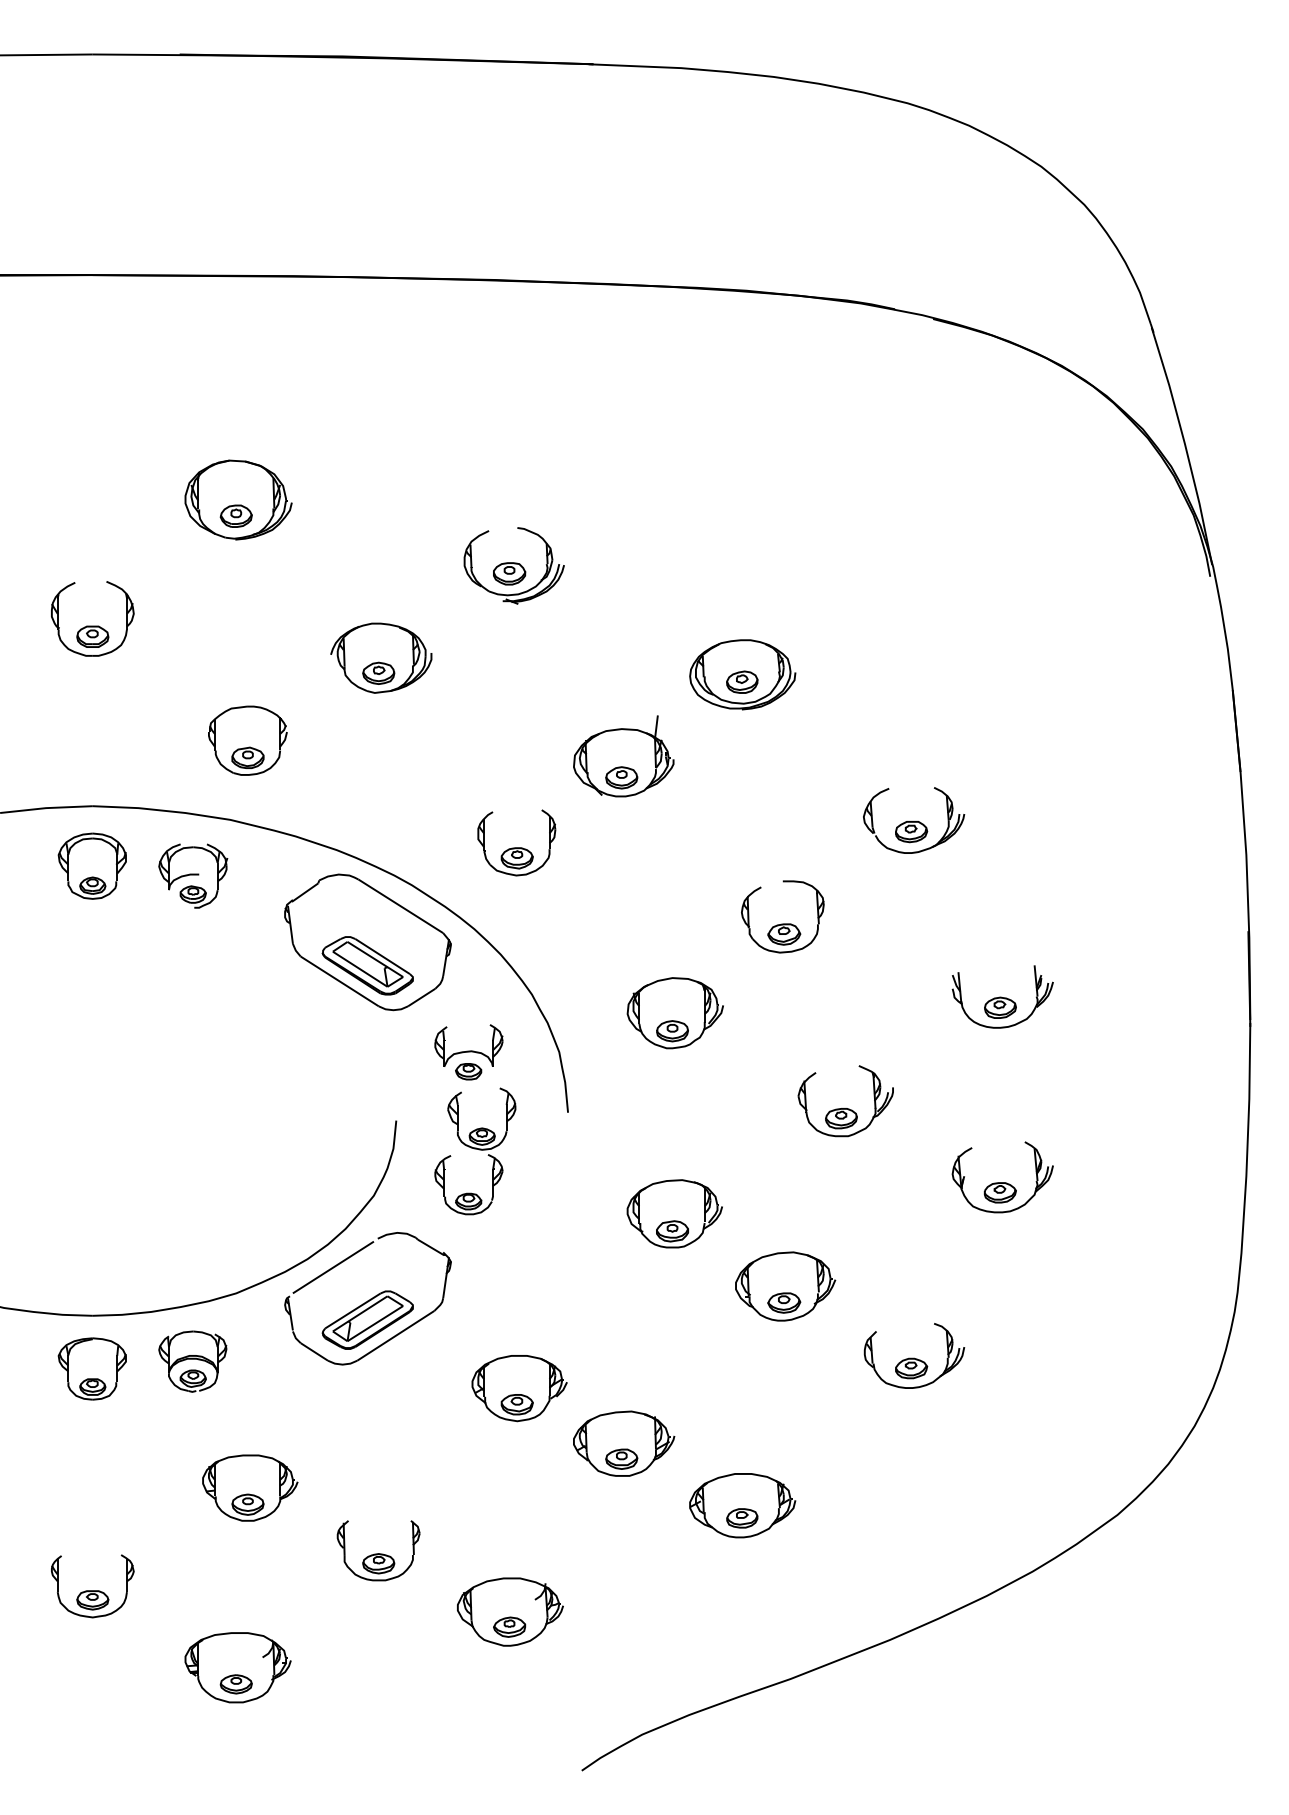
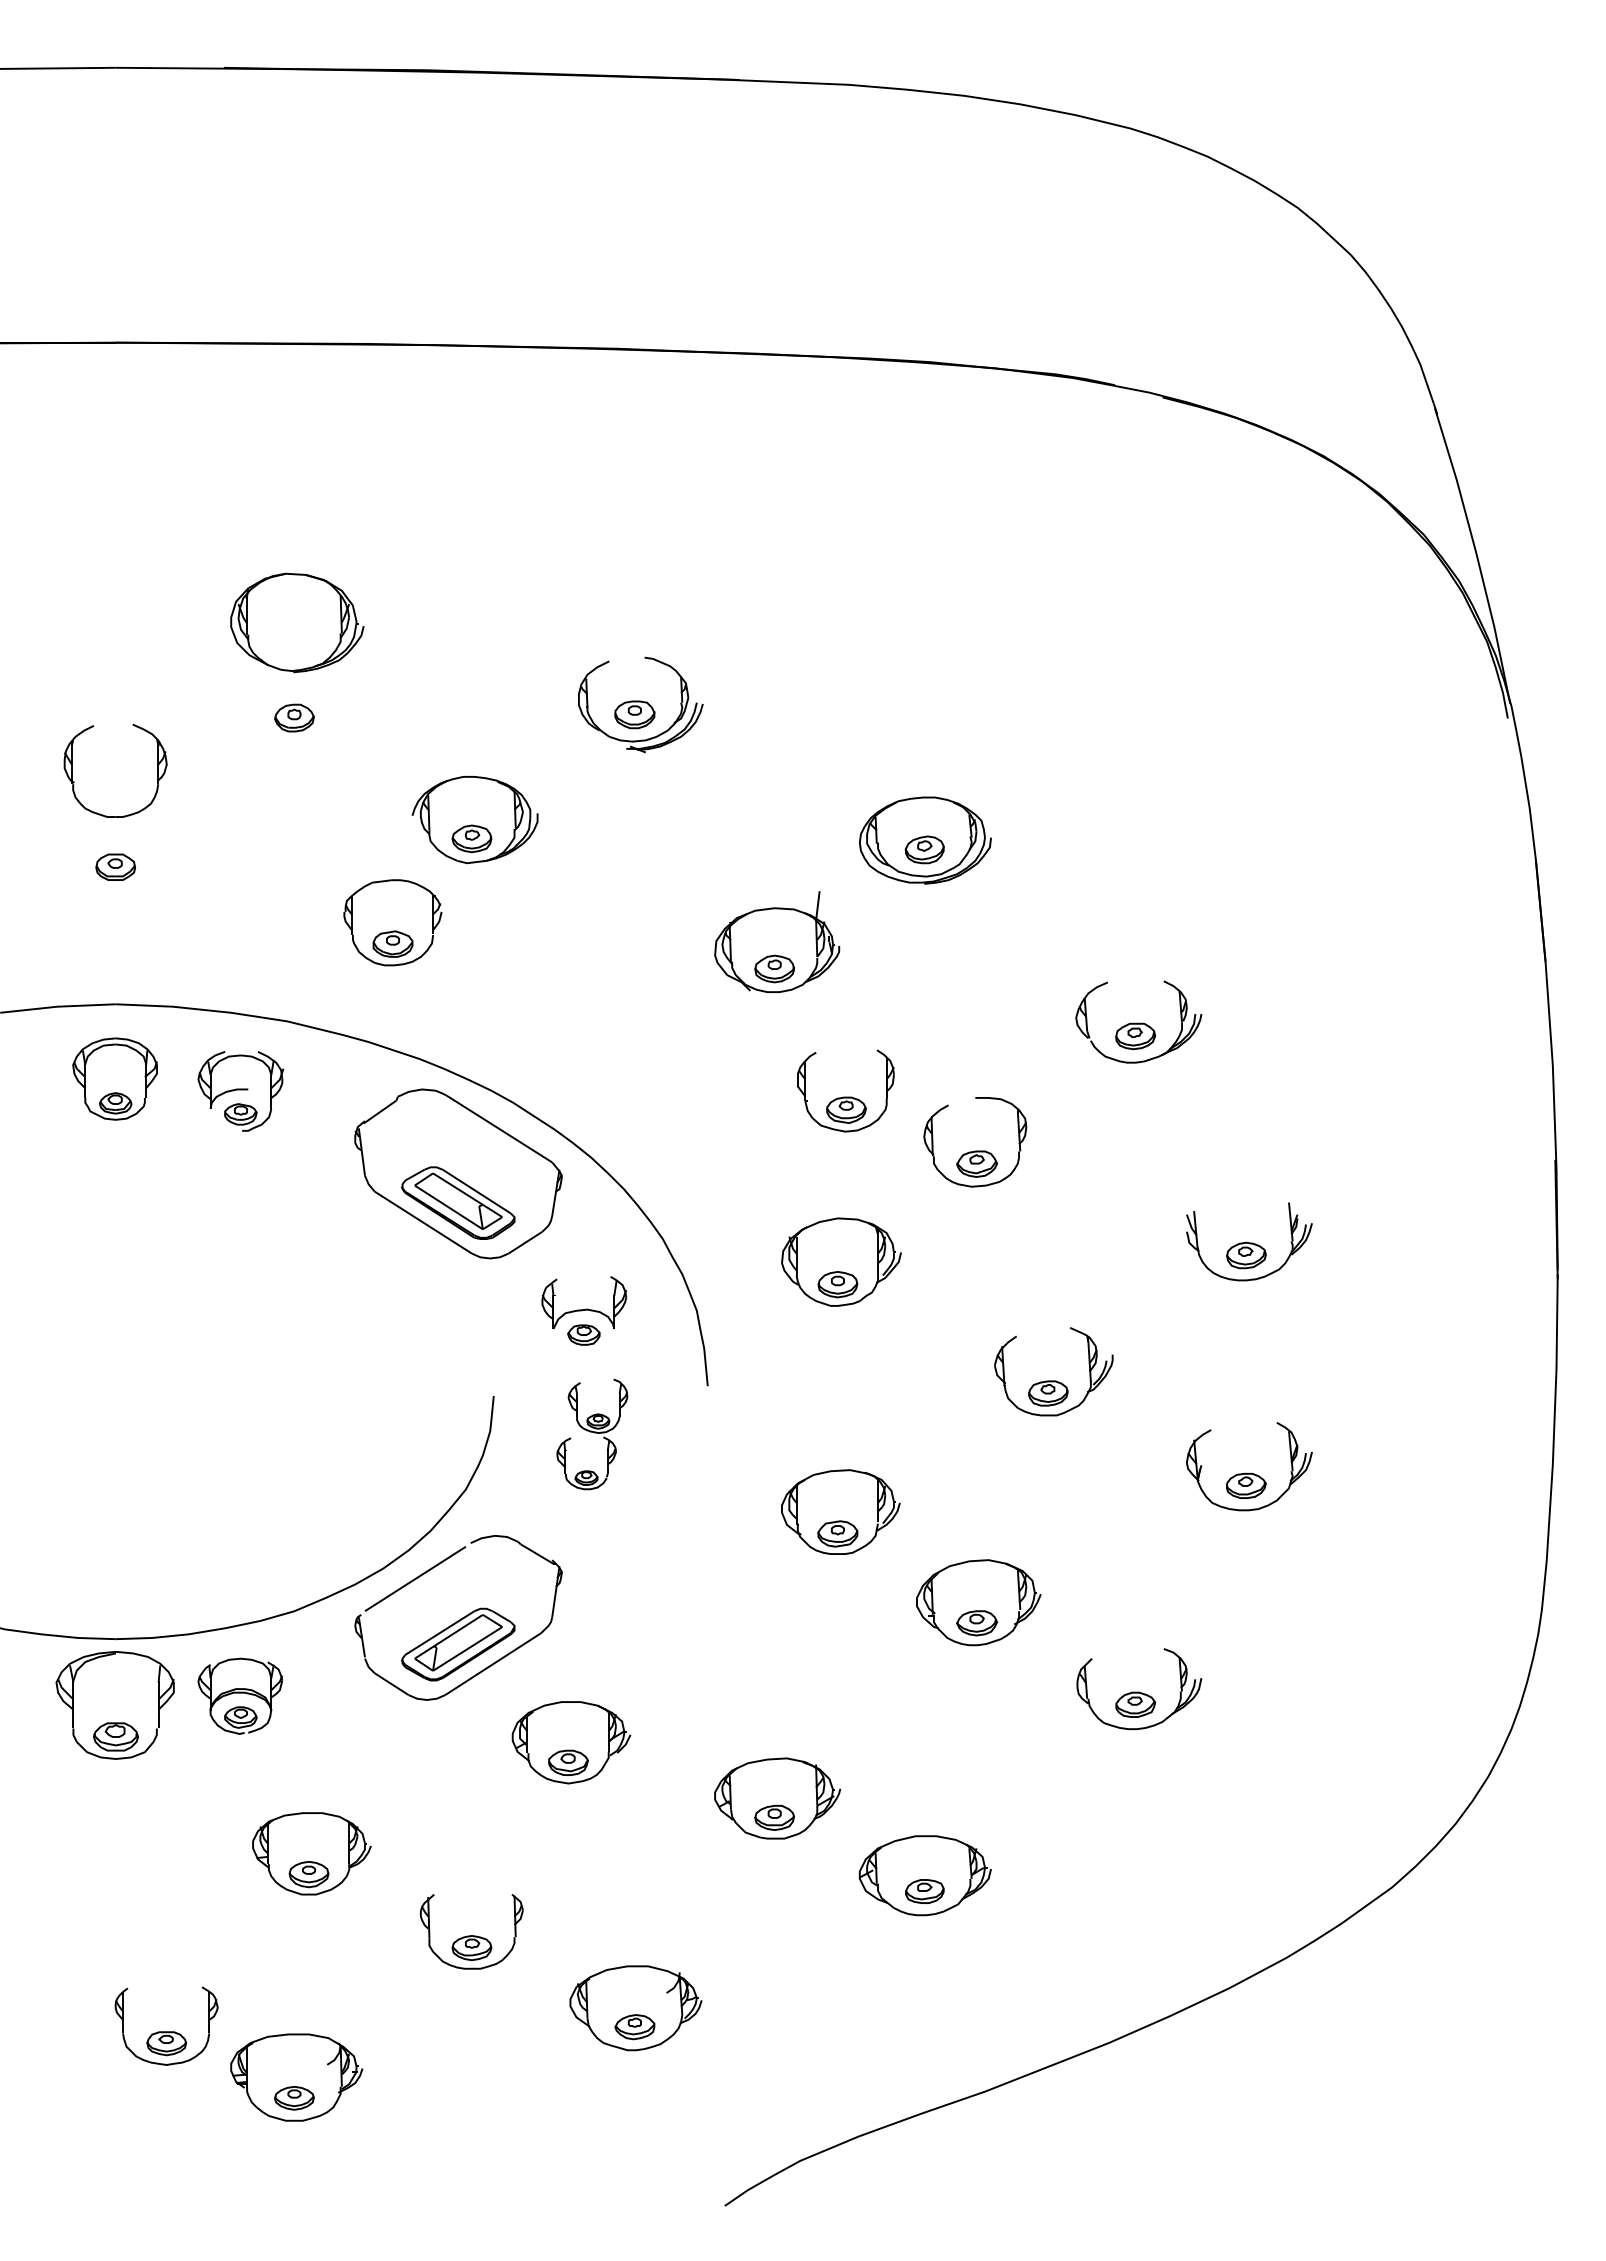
part: (236, 515) -> (294, 717), moved
part: (92, 636) -> (115, 866), moved
part: (247, 746) -> (392, 930), moved
part: (516, 842) -> (845, 1090), moved
part: (475, 1151) -> (592, 1434), size x0.7
part: (91, 1369) -> (114, 1705), size x1.4
part: (519, 1388) -> (571, 1742), moved
part: (92, 1585) -> (166, 2025), moved

